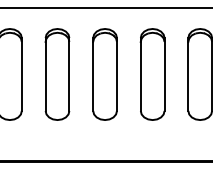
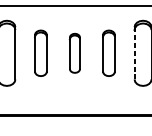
part: (57, 74) -> (40, 53), size x0.7
part: (104, 74) -> (74, 53), size x0.6
part: (152, 74) -> (108, 53), size x0.7
line: (188, 74) -> (134, 53), solid -> dashed

